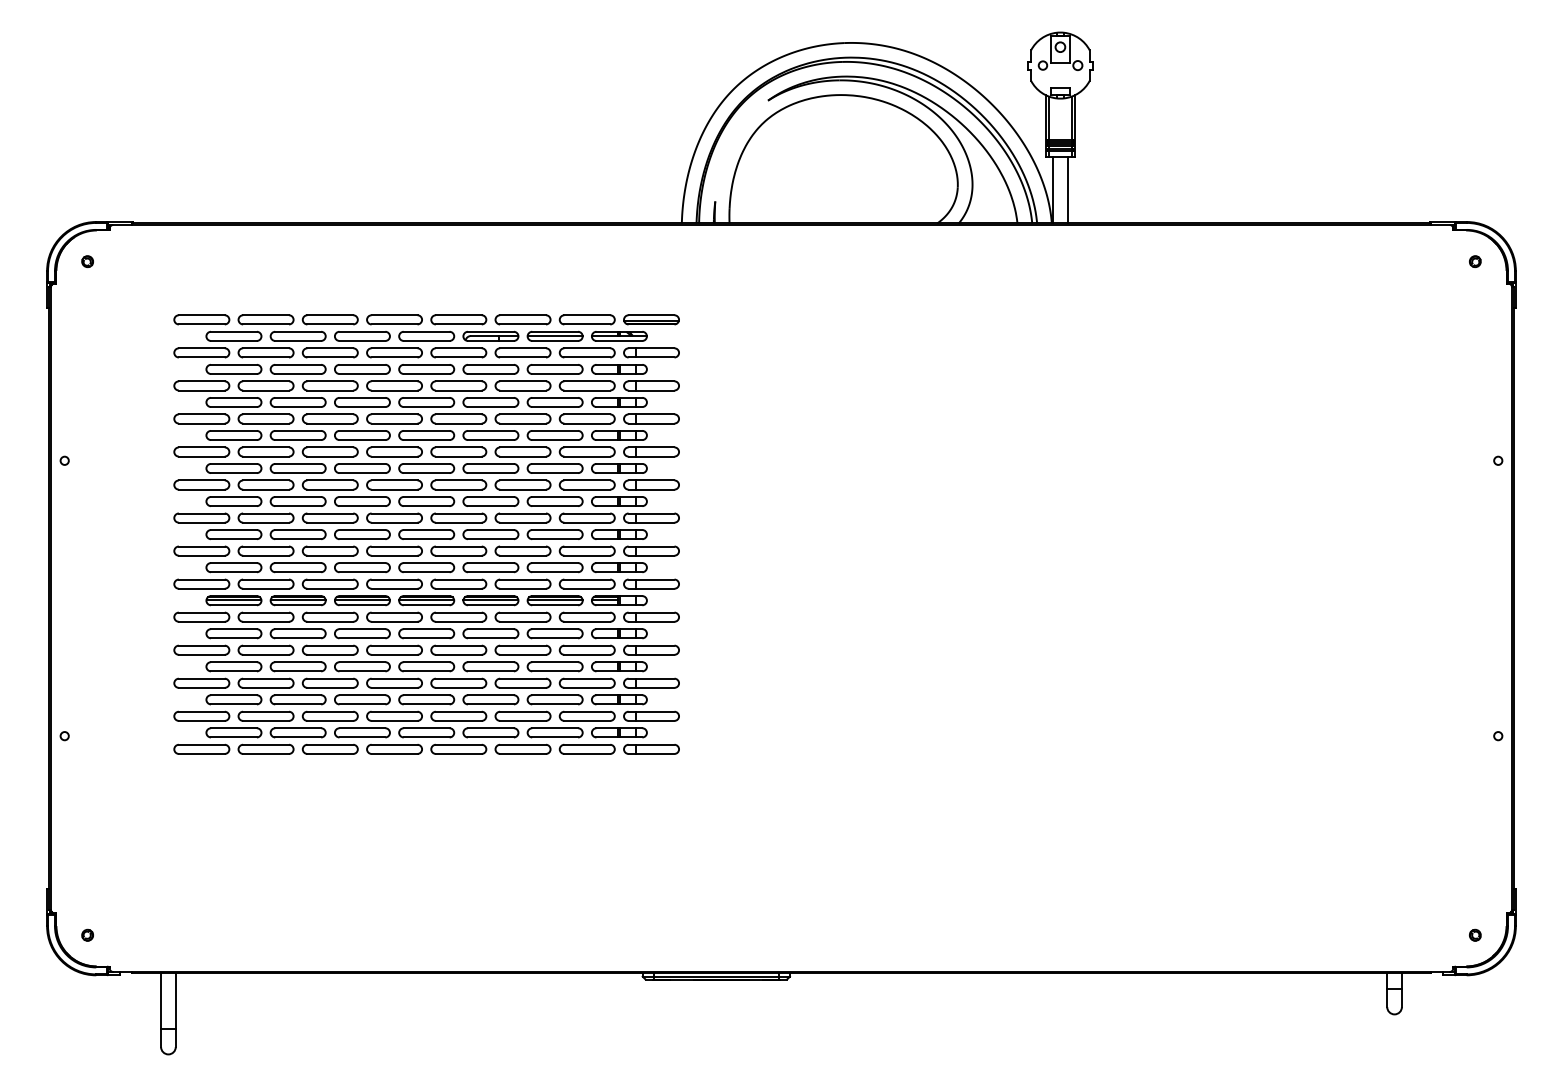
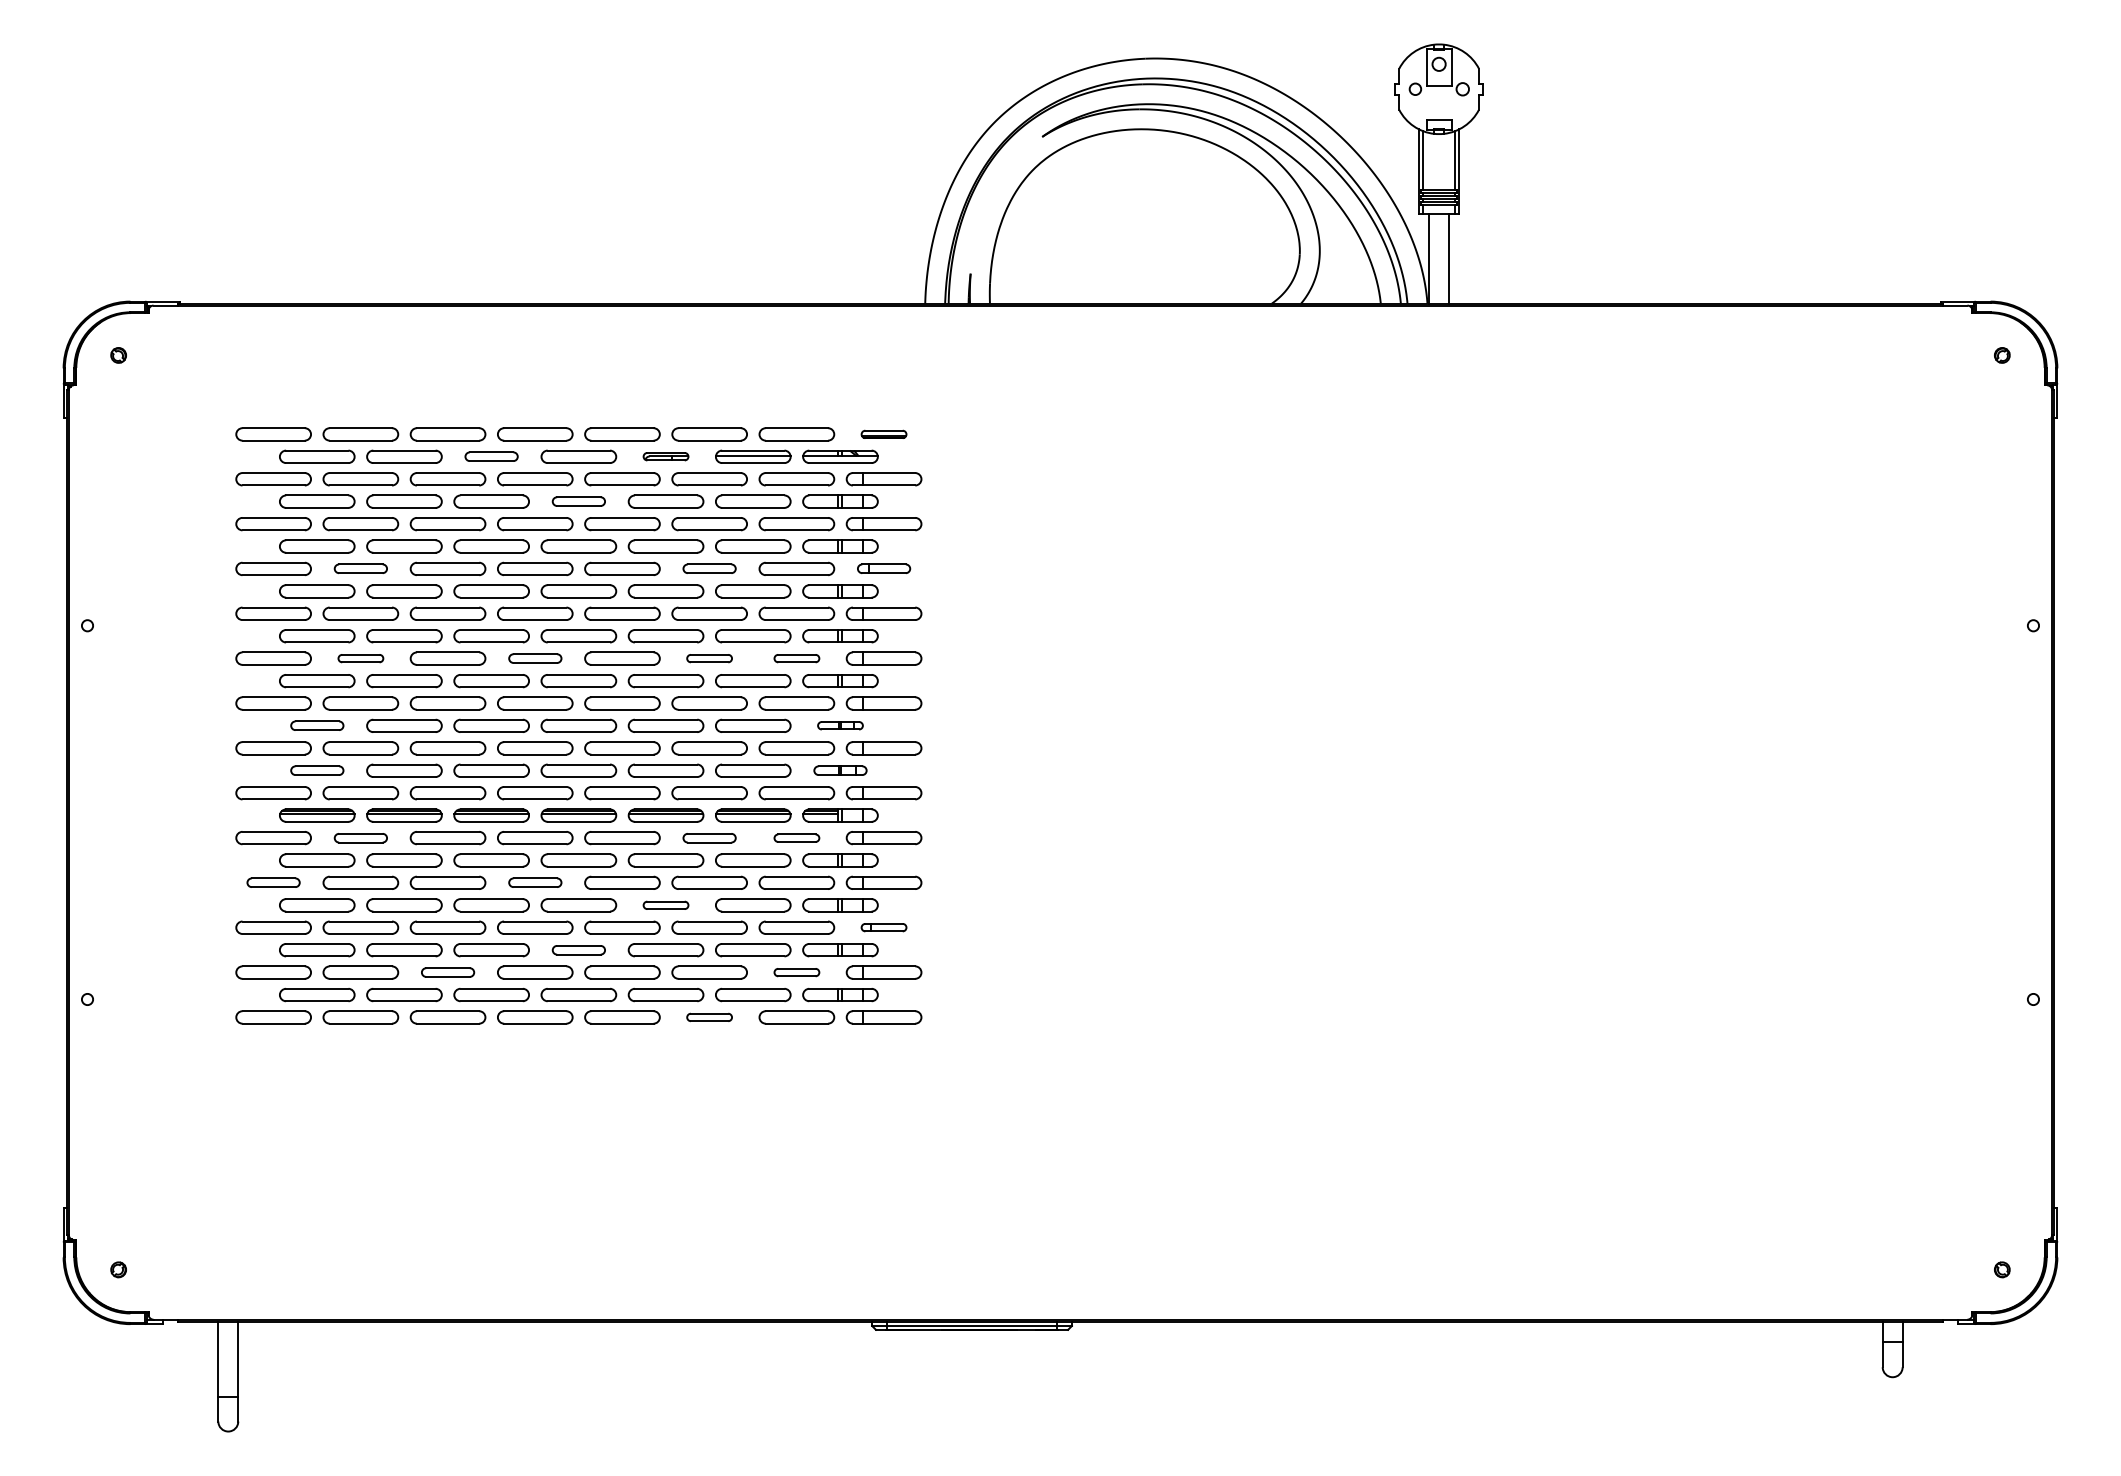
part: (651, 319) -> (883, 434), size x0.6
part: (362, 336) -> (491, 456), size x0.7
part: (490, 336) -> (665, 456), size x0.6
part: (426, 369) -> (578, 501), size x0.7
part: (265, 418) -> (360, 568), size x0.7
part: (522, 418) -> (709, 568), size x0.7
part: (651, 418) -> (883, 568), size x0.7
part: (265, 484) -> (360, 658), size x0.6
part: (394, 484) -> (535, 658), size x0.7
part: (522, 484) -> (709, 658), size x0.6
part: (587, 484) -> (796, 658), size x0.6
part: (234, 534) -> (317, 725), size x0.7
part: (619, 534) -> (840, 725), size x0.6
part: (234, 567) -> (317, 770), size x0.7
part: (619, 567) -> (840, 770), size x0.7
part: (265, 617) -> (360, 838), size x0.7
part: (522, 617) -> (709, 838), size x0.7
part: (587, 617) -> (796, 838), size x0.6
part: (201, 649) -> (273, 882), size x0.7
part: (394, 649) -> (535, 882), size x0.7
part: (490, 666) -> (665, 905), size x0.6
part: (651, 683) -> (883, 927), size x0.6
part: (426, 700) -> (578, 950), size x0.7
part: (329, 716) -> (447, 972), size x0.7
part: (587, 716) -> (796, 972), size x0.6
part: (522, 749) -> (709, 1017), size x0.6

